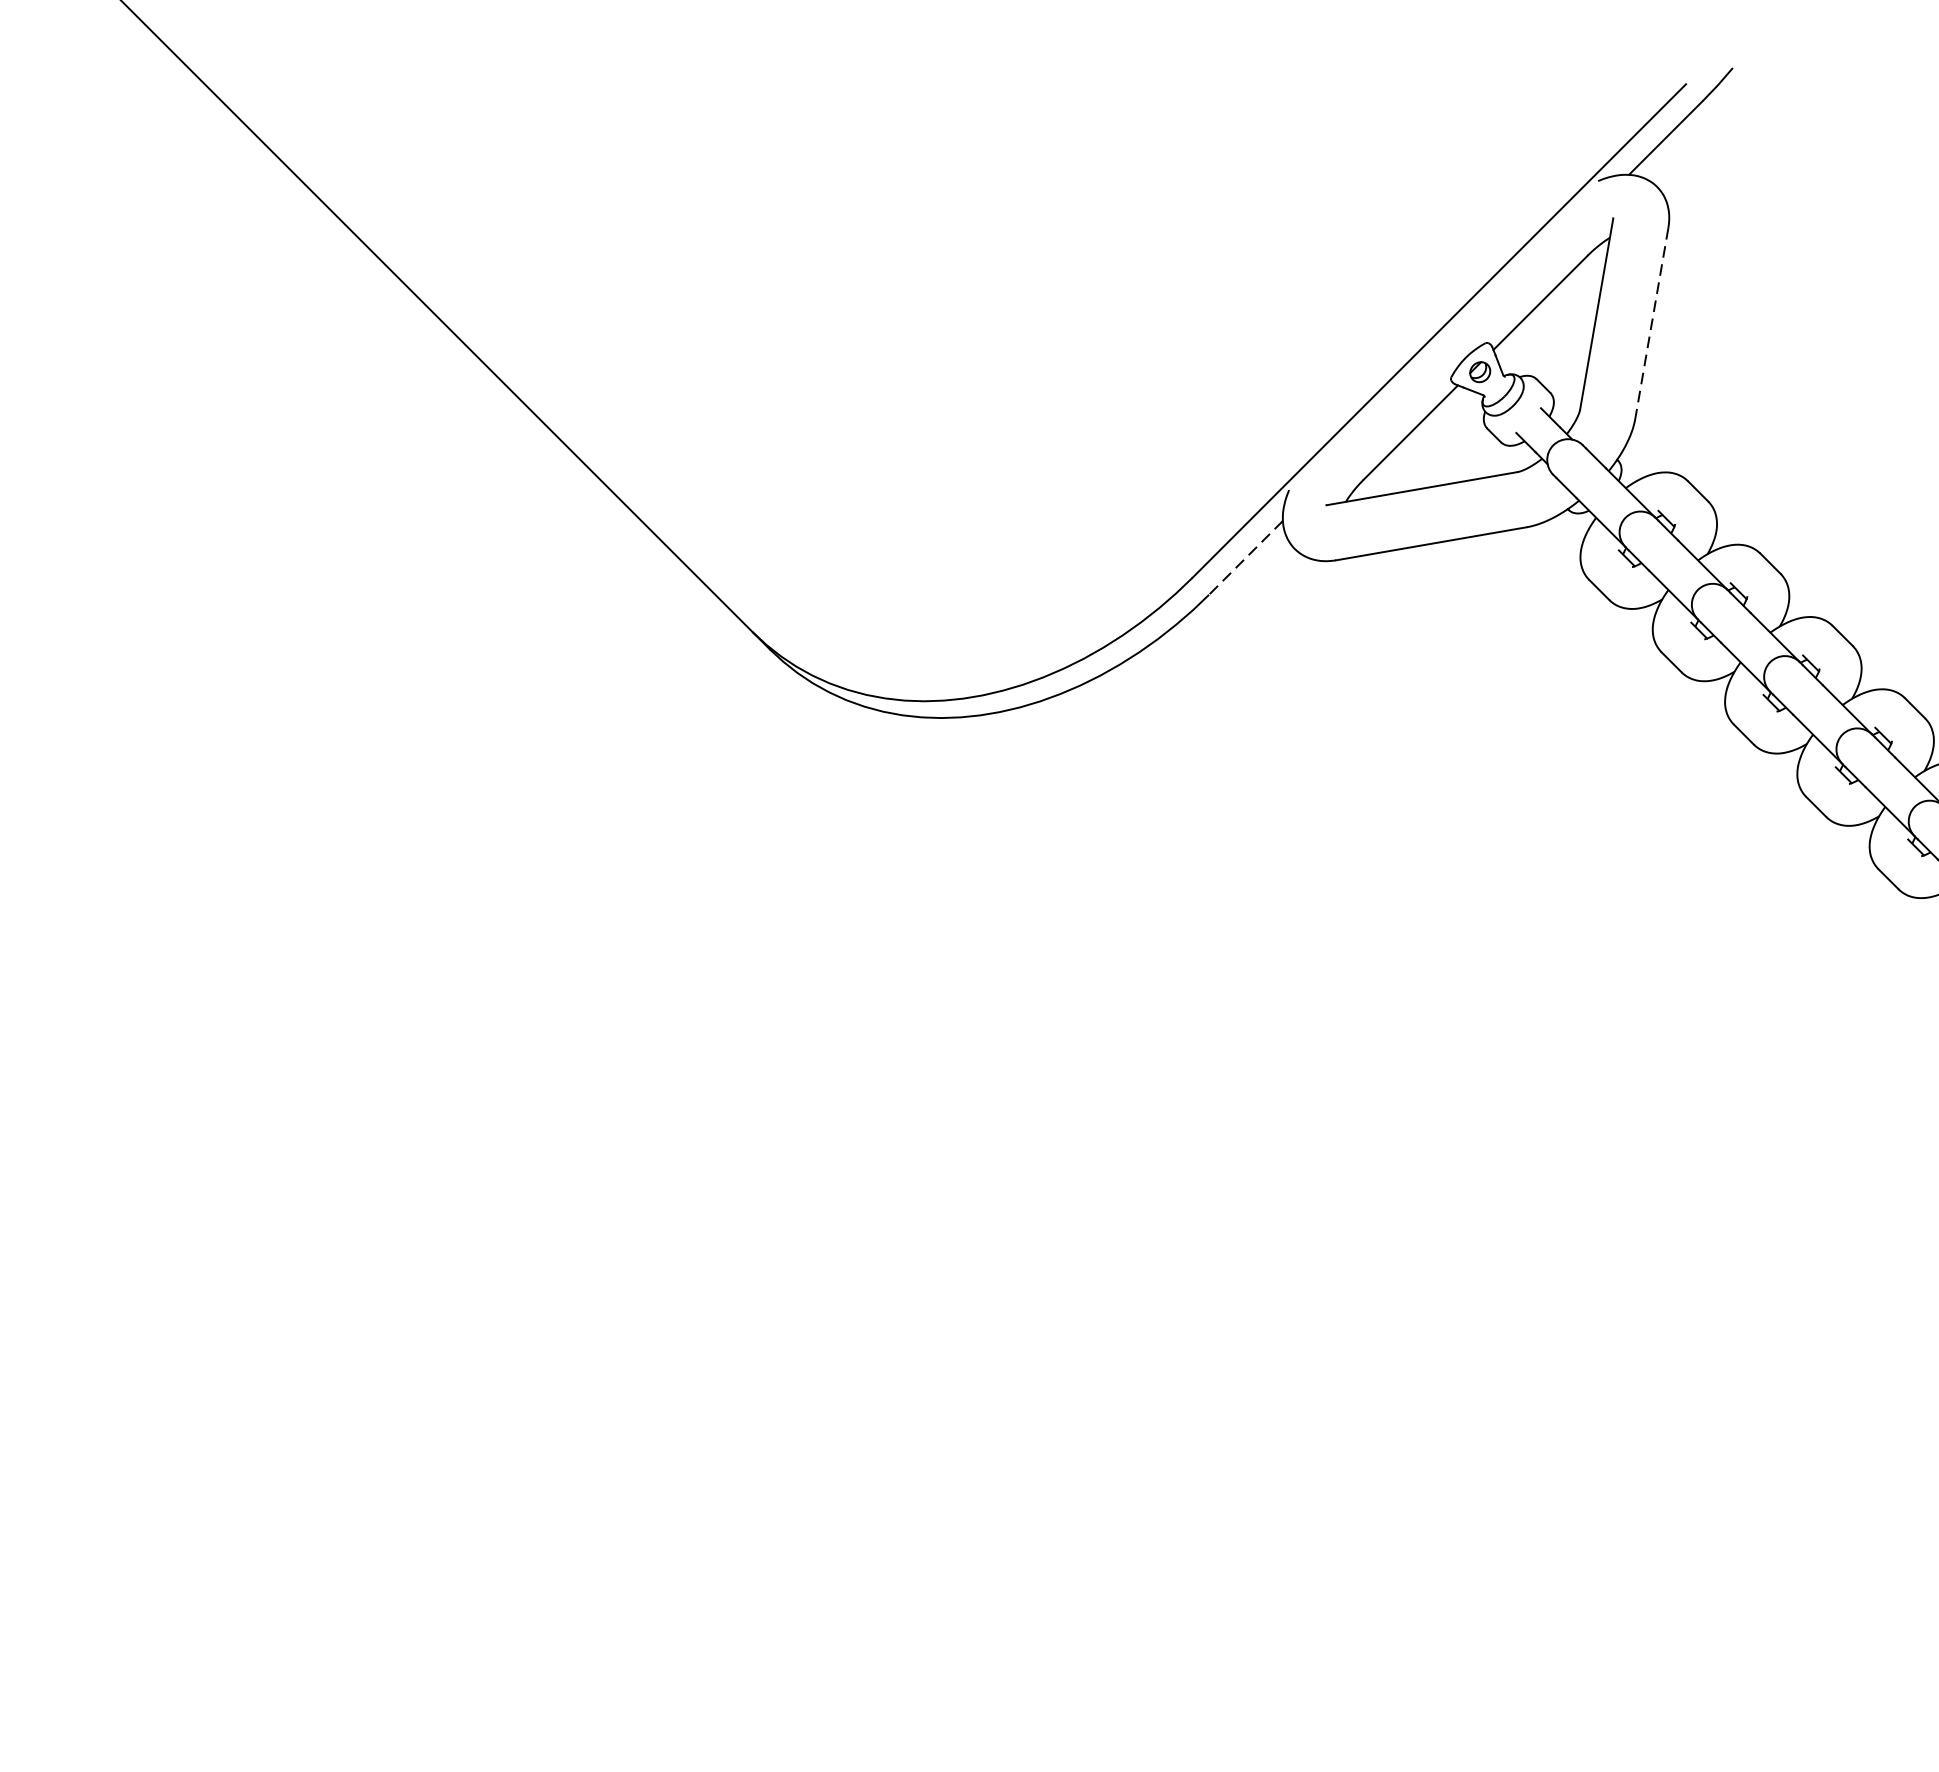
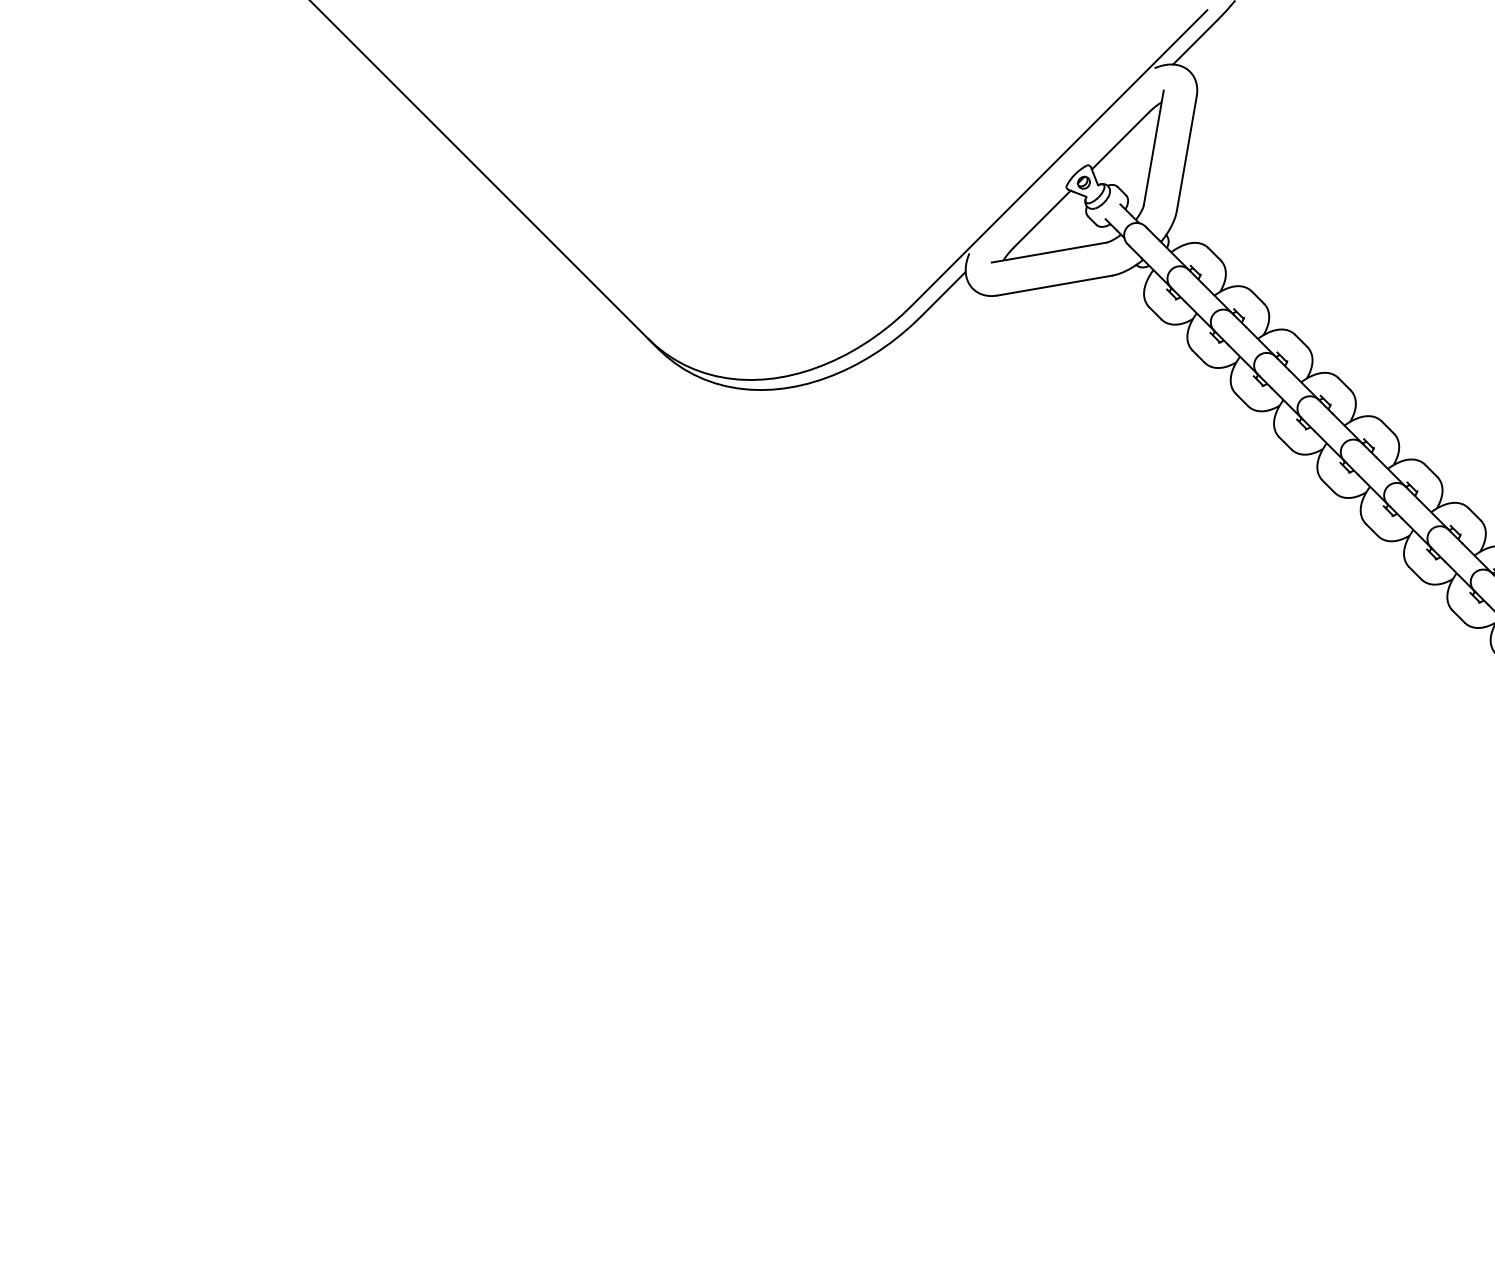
line: (1651, 324) -> (1186, 154), dashed -> solid
line: (1245, 558) -> (943, 294), dashed -> solid

